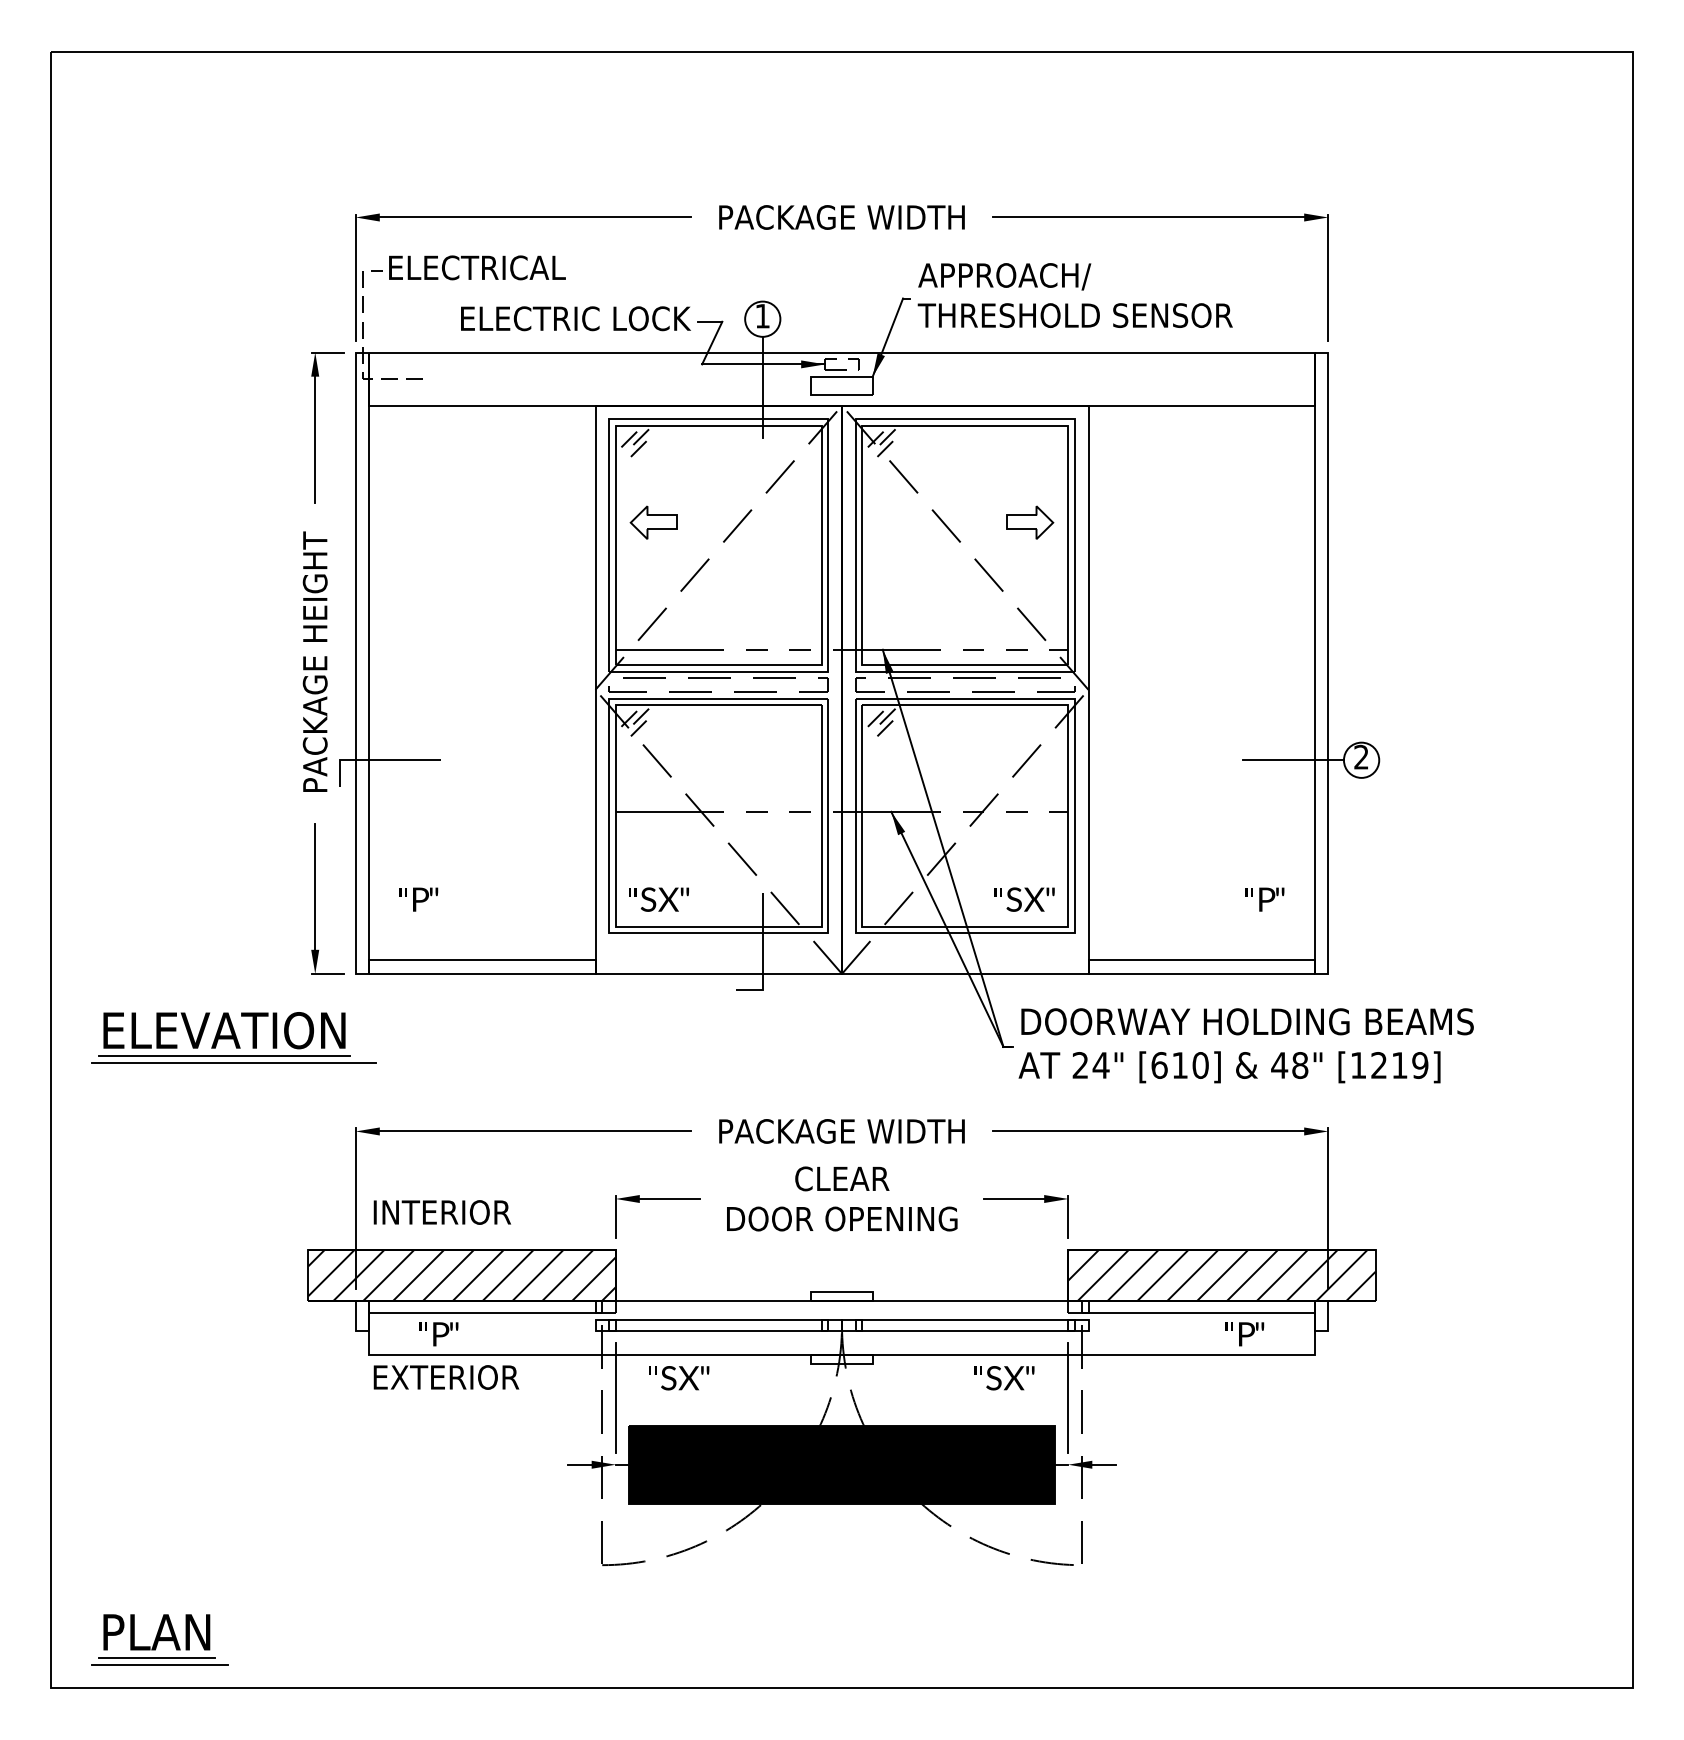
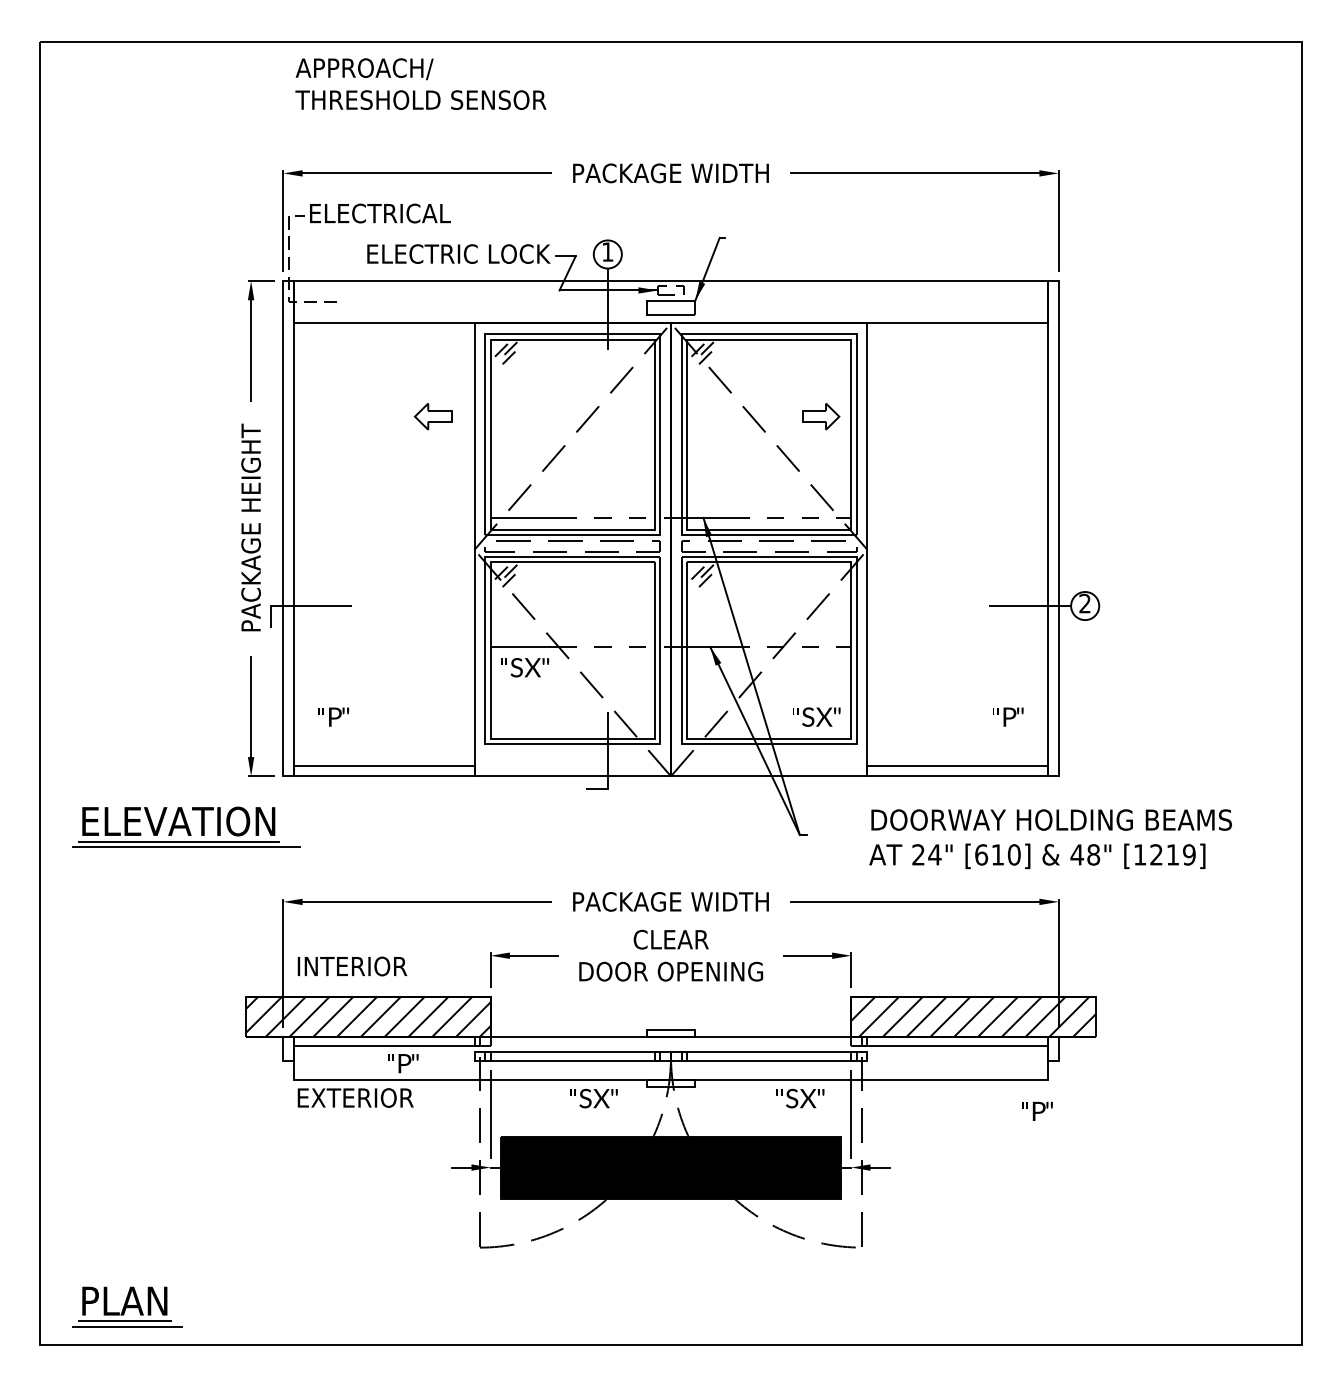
text: (1074, 295) -> (420, 84), moved
part: (653, 522) -> (433, 416), moved
text: (658, 899) -> (524, 667), moved
text: (1245, 1045) -> (1050, 838), moved
text: (438, 1334) -> (402, 1063), moved
text: (1244, 1334) -> (1037, 1111), moved
text: (679, 1378) -> (594, 1098), moved

